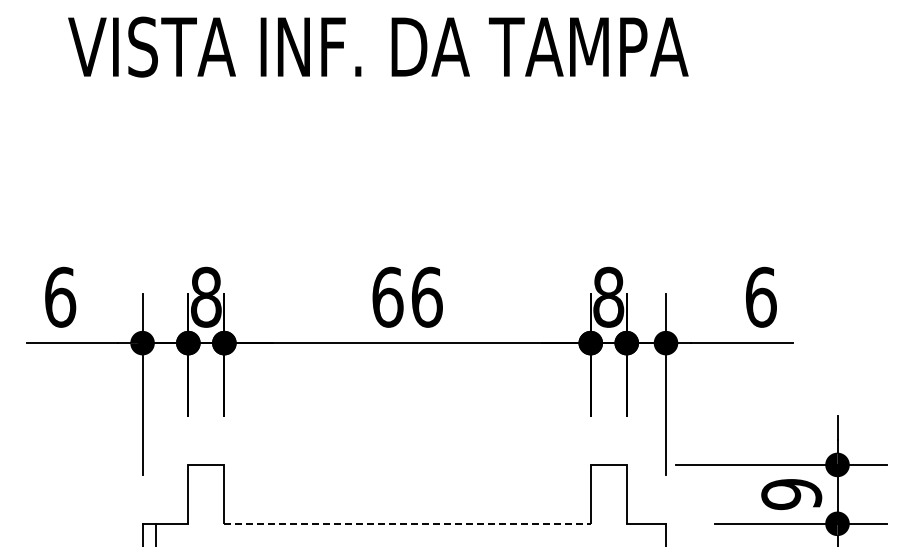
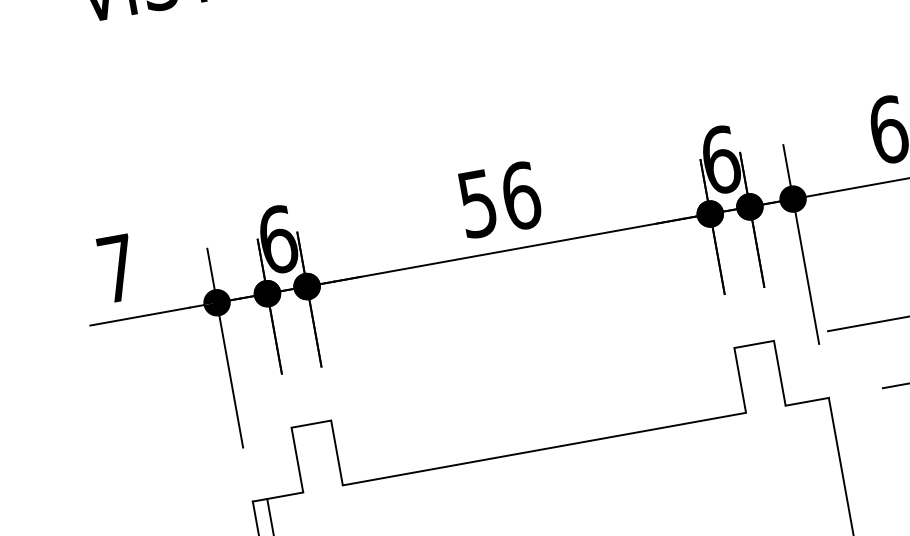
text: (60, 296) -> (117, 267), 6 -> 7
text: (206, 296) -> (278, 238), 8 -> 6
text: (387, 296) -> (477, 202), 66 -> 56
text: (608, 296) -> (720, 159), 8 -> 6
line: (408, 523) -> (545, 448), dashed -> solid

